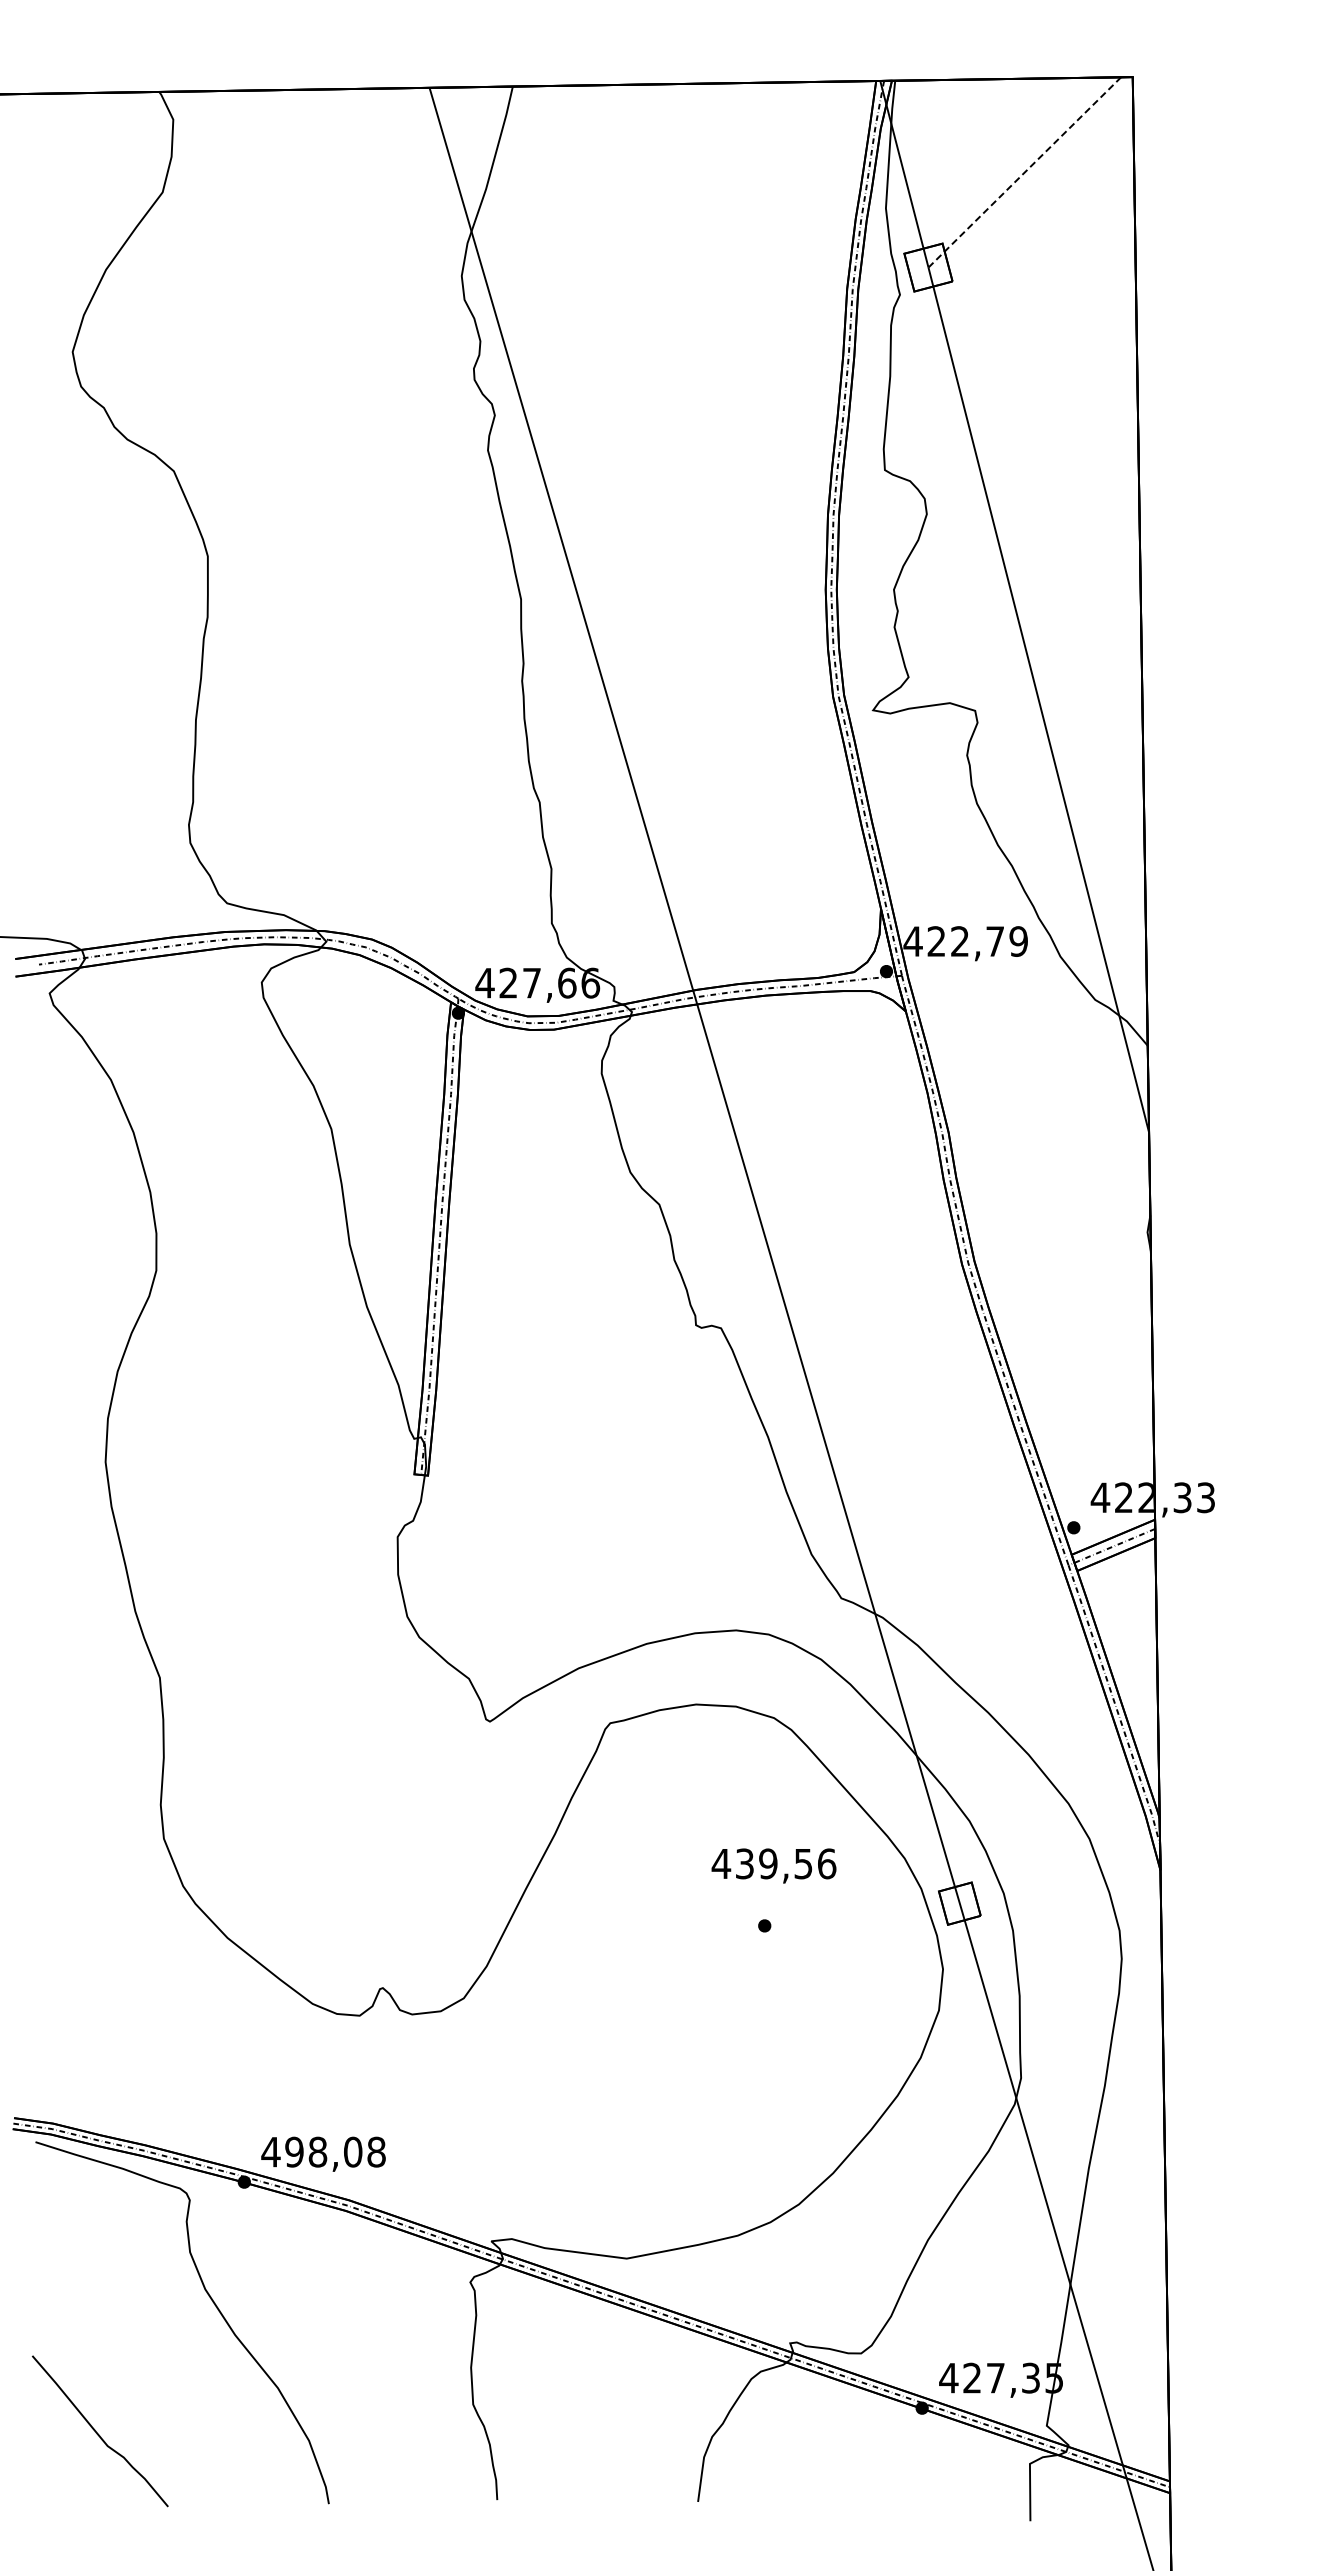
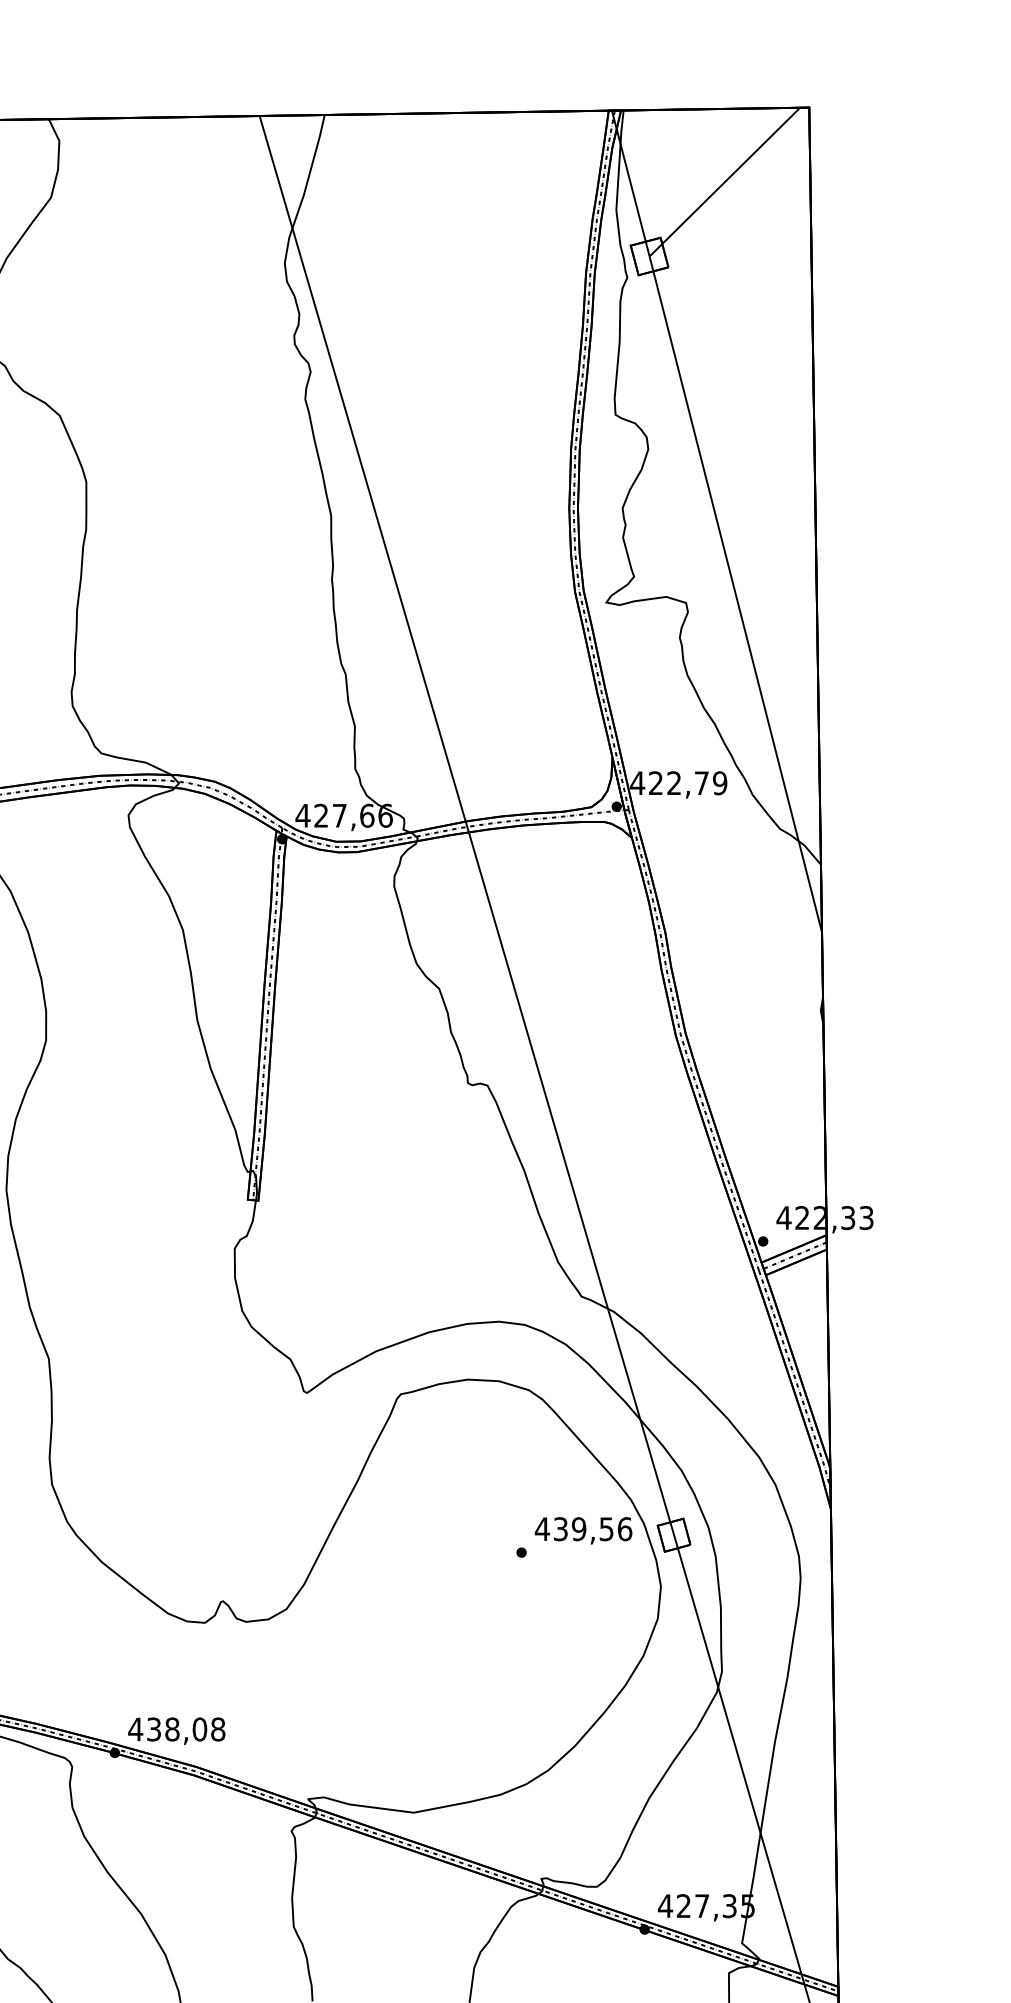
line: (1025, 172) -> (725, 182), dashed -> solid
text: (773, 1865) -> (583, 1530), moved
text: (294, 2151) -> (154, 1728), 498,08 -> 438,08

